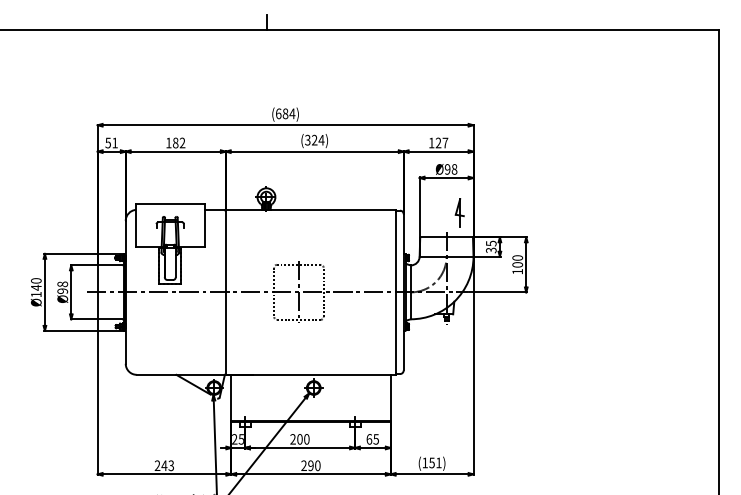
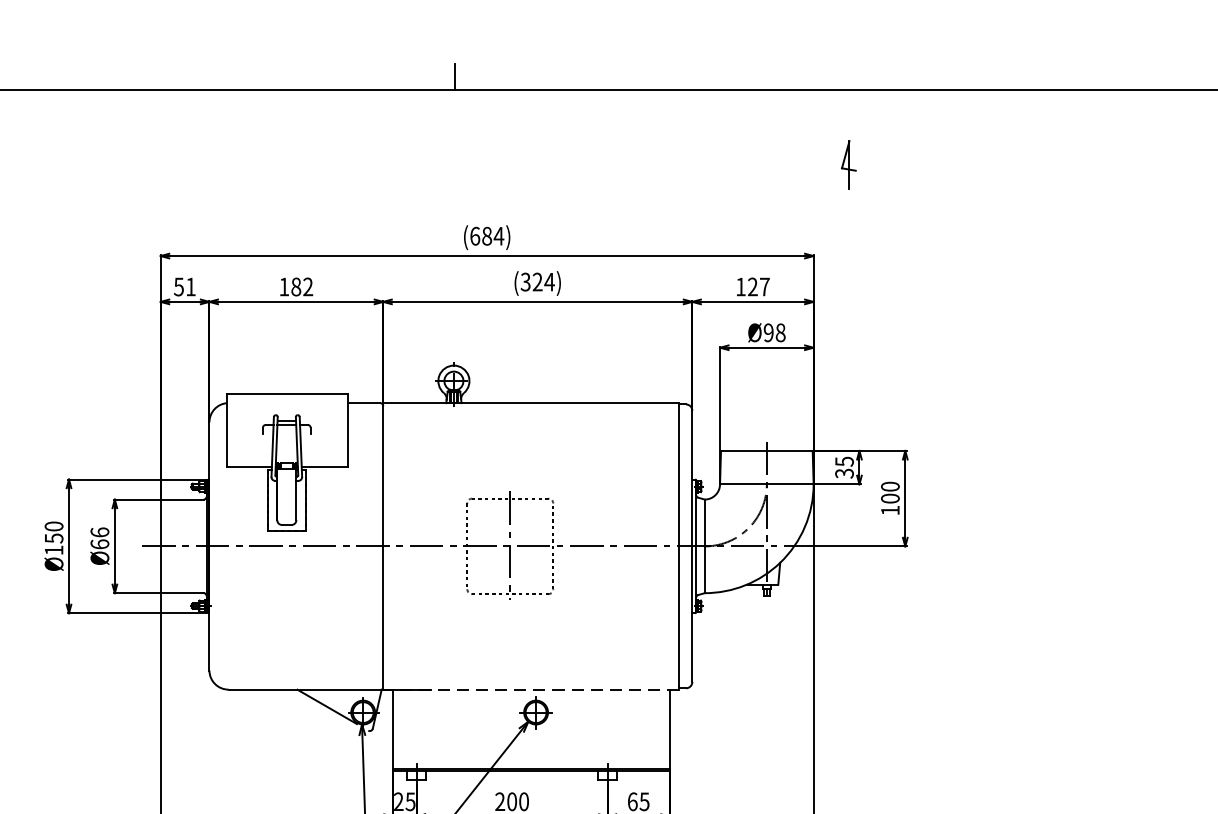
part: (459, 212) -> (848, 164), moved
text: (36, 287) -> (54, 537), Ø140 -> Ø150
text: (62, 287) -> (99, 537), Ø98 -> Ø66
line: (310, 374) -> (530, 689), solid -> dashed

